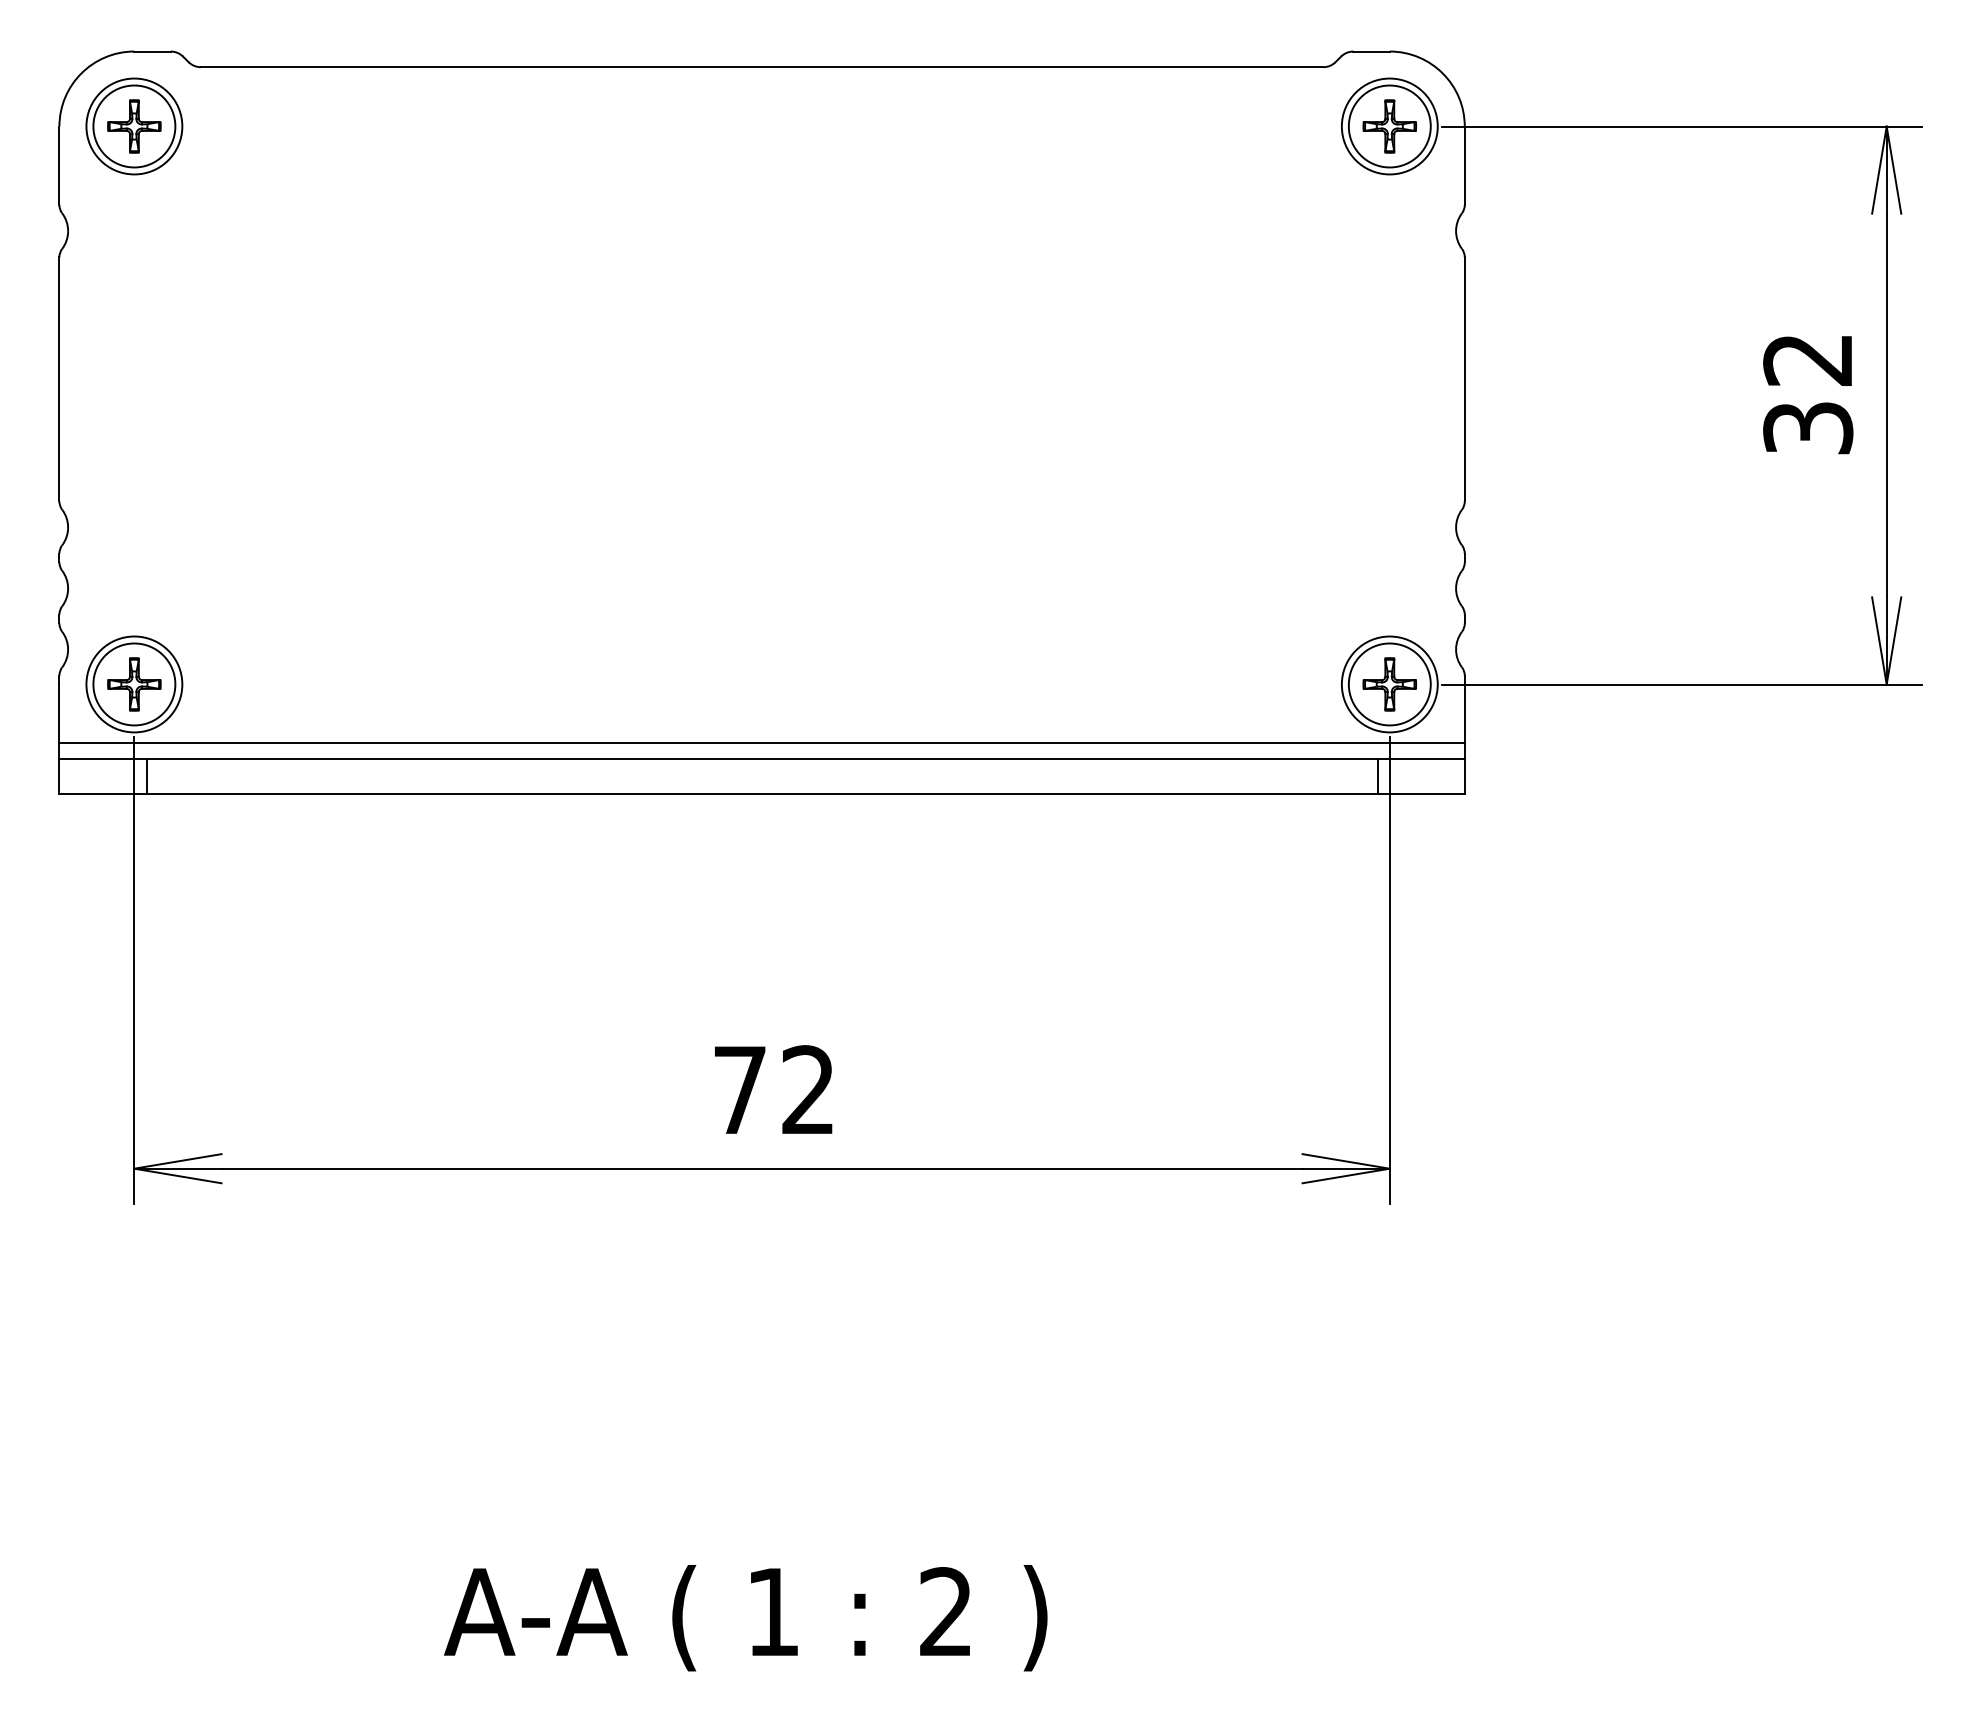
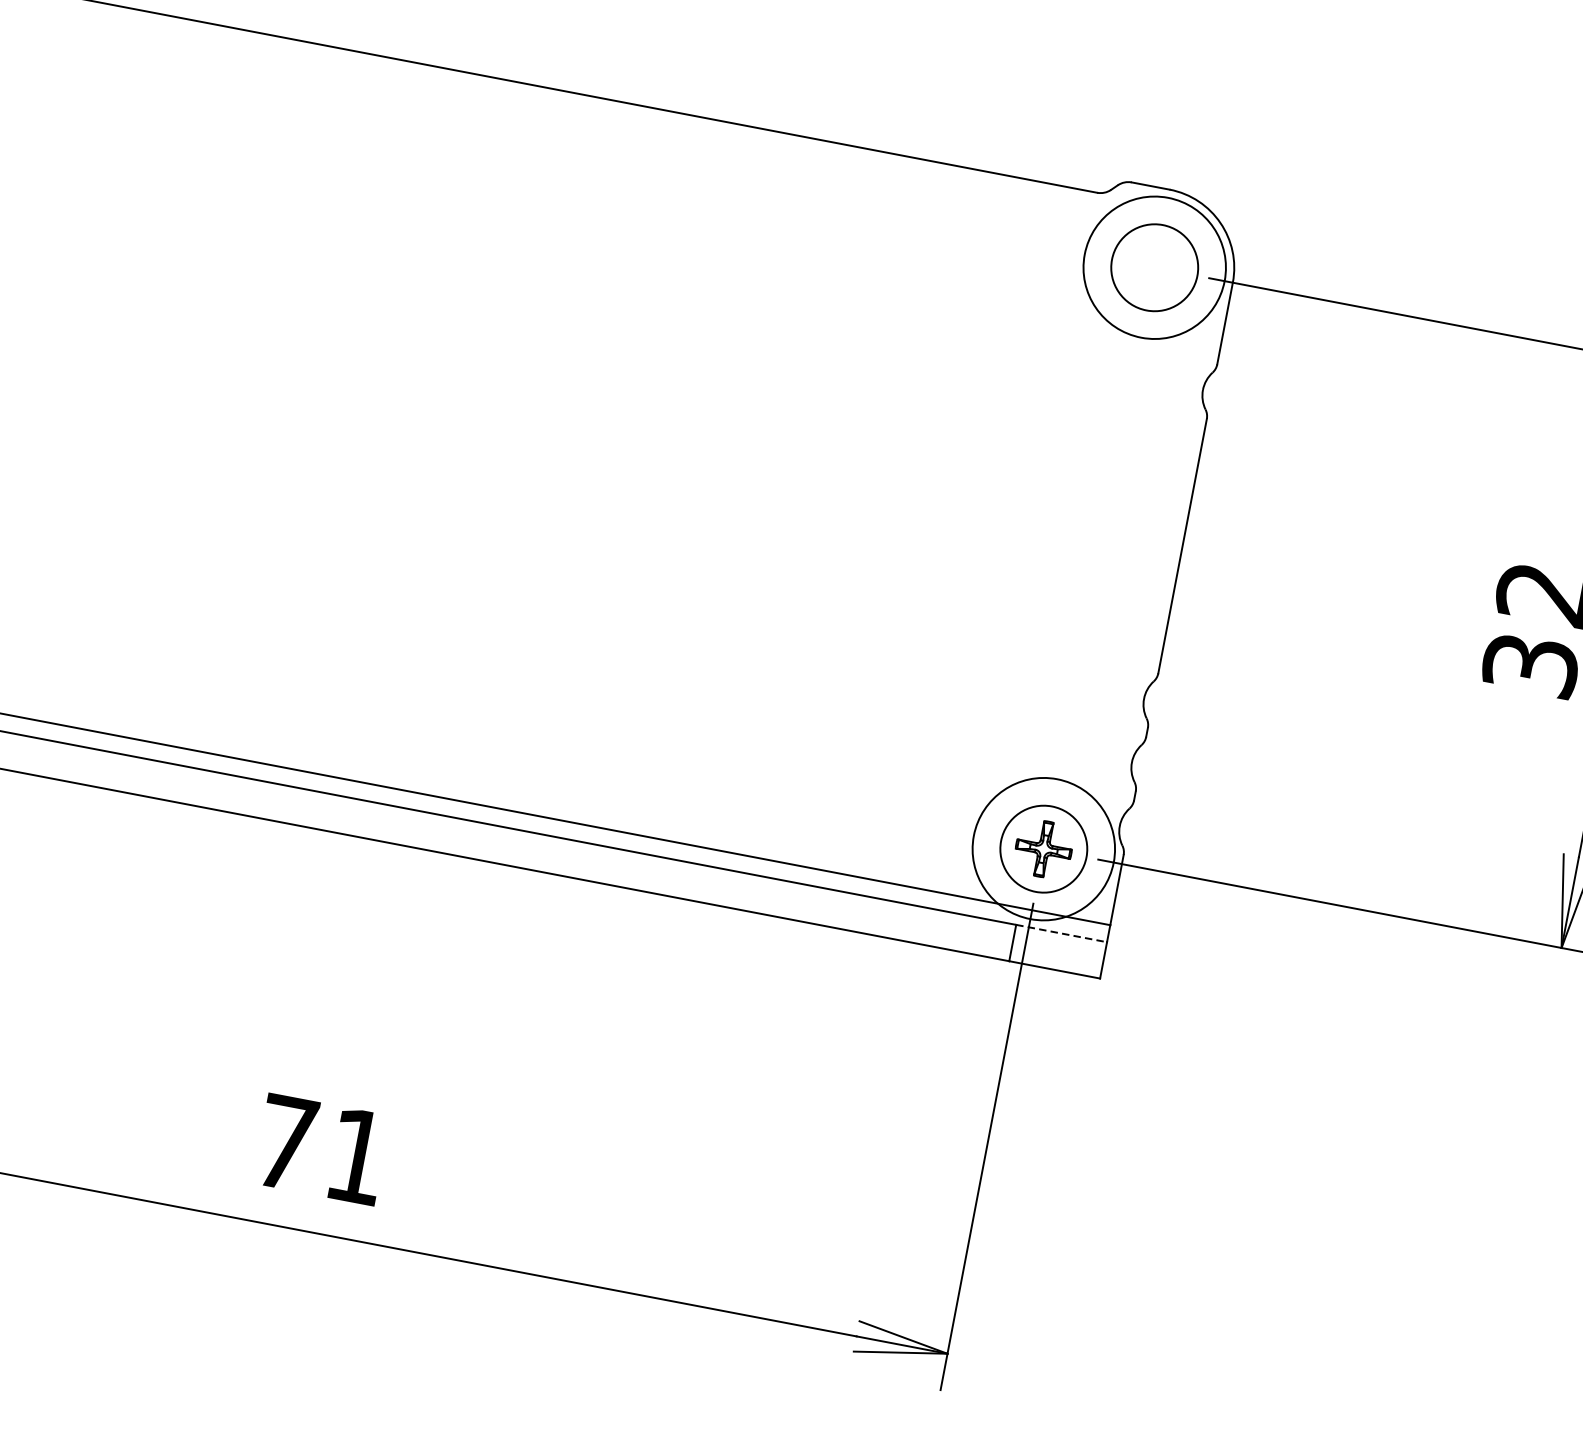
circle: (1389, 126) -> (1154, 267), size x1.4
part: (1389, 126) -> (1154, 267), removed
circle: (1389, 684) -> (1043, 849), size x1.4
line: (1421, 759) -> (1061, 933), solid -> dashed
text: (807, 1089) -> (356, 1155), 72 -> 71

